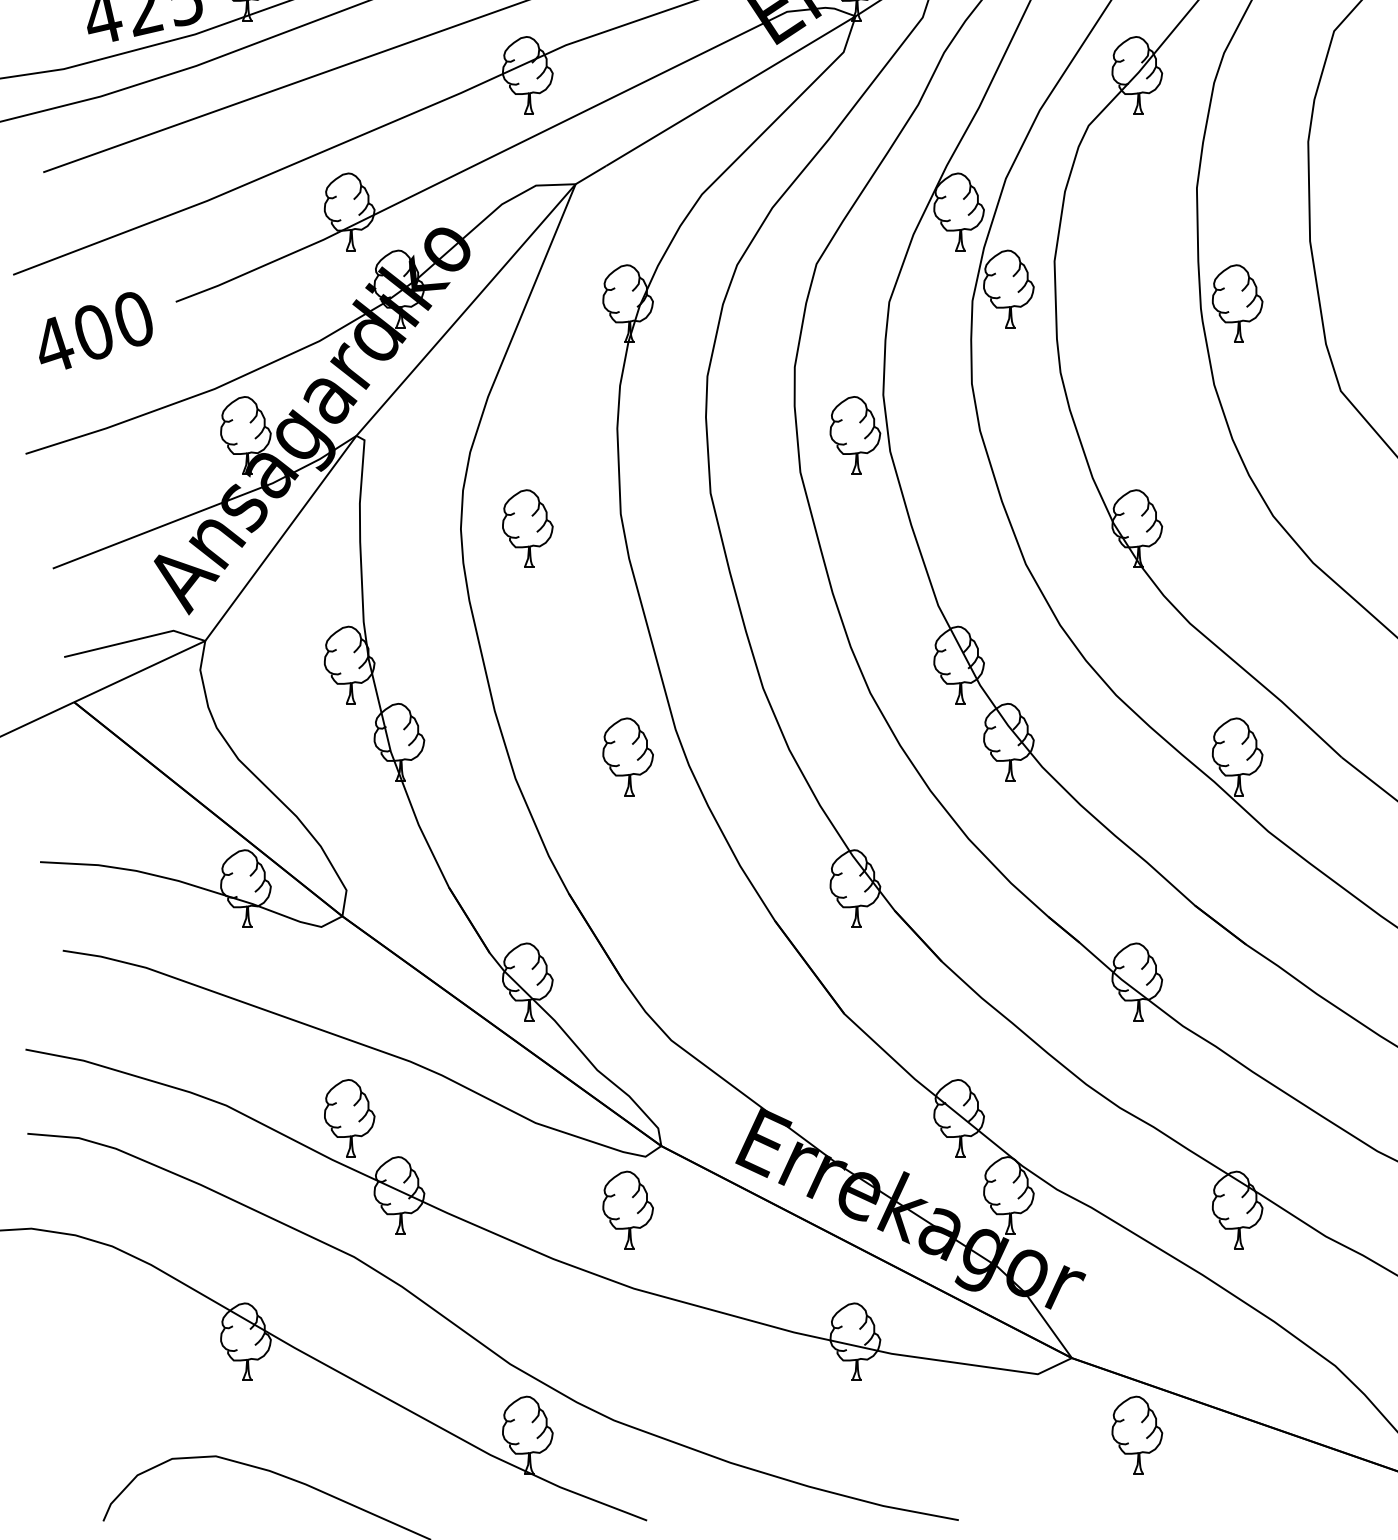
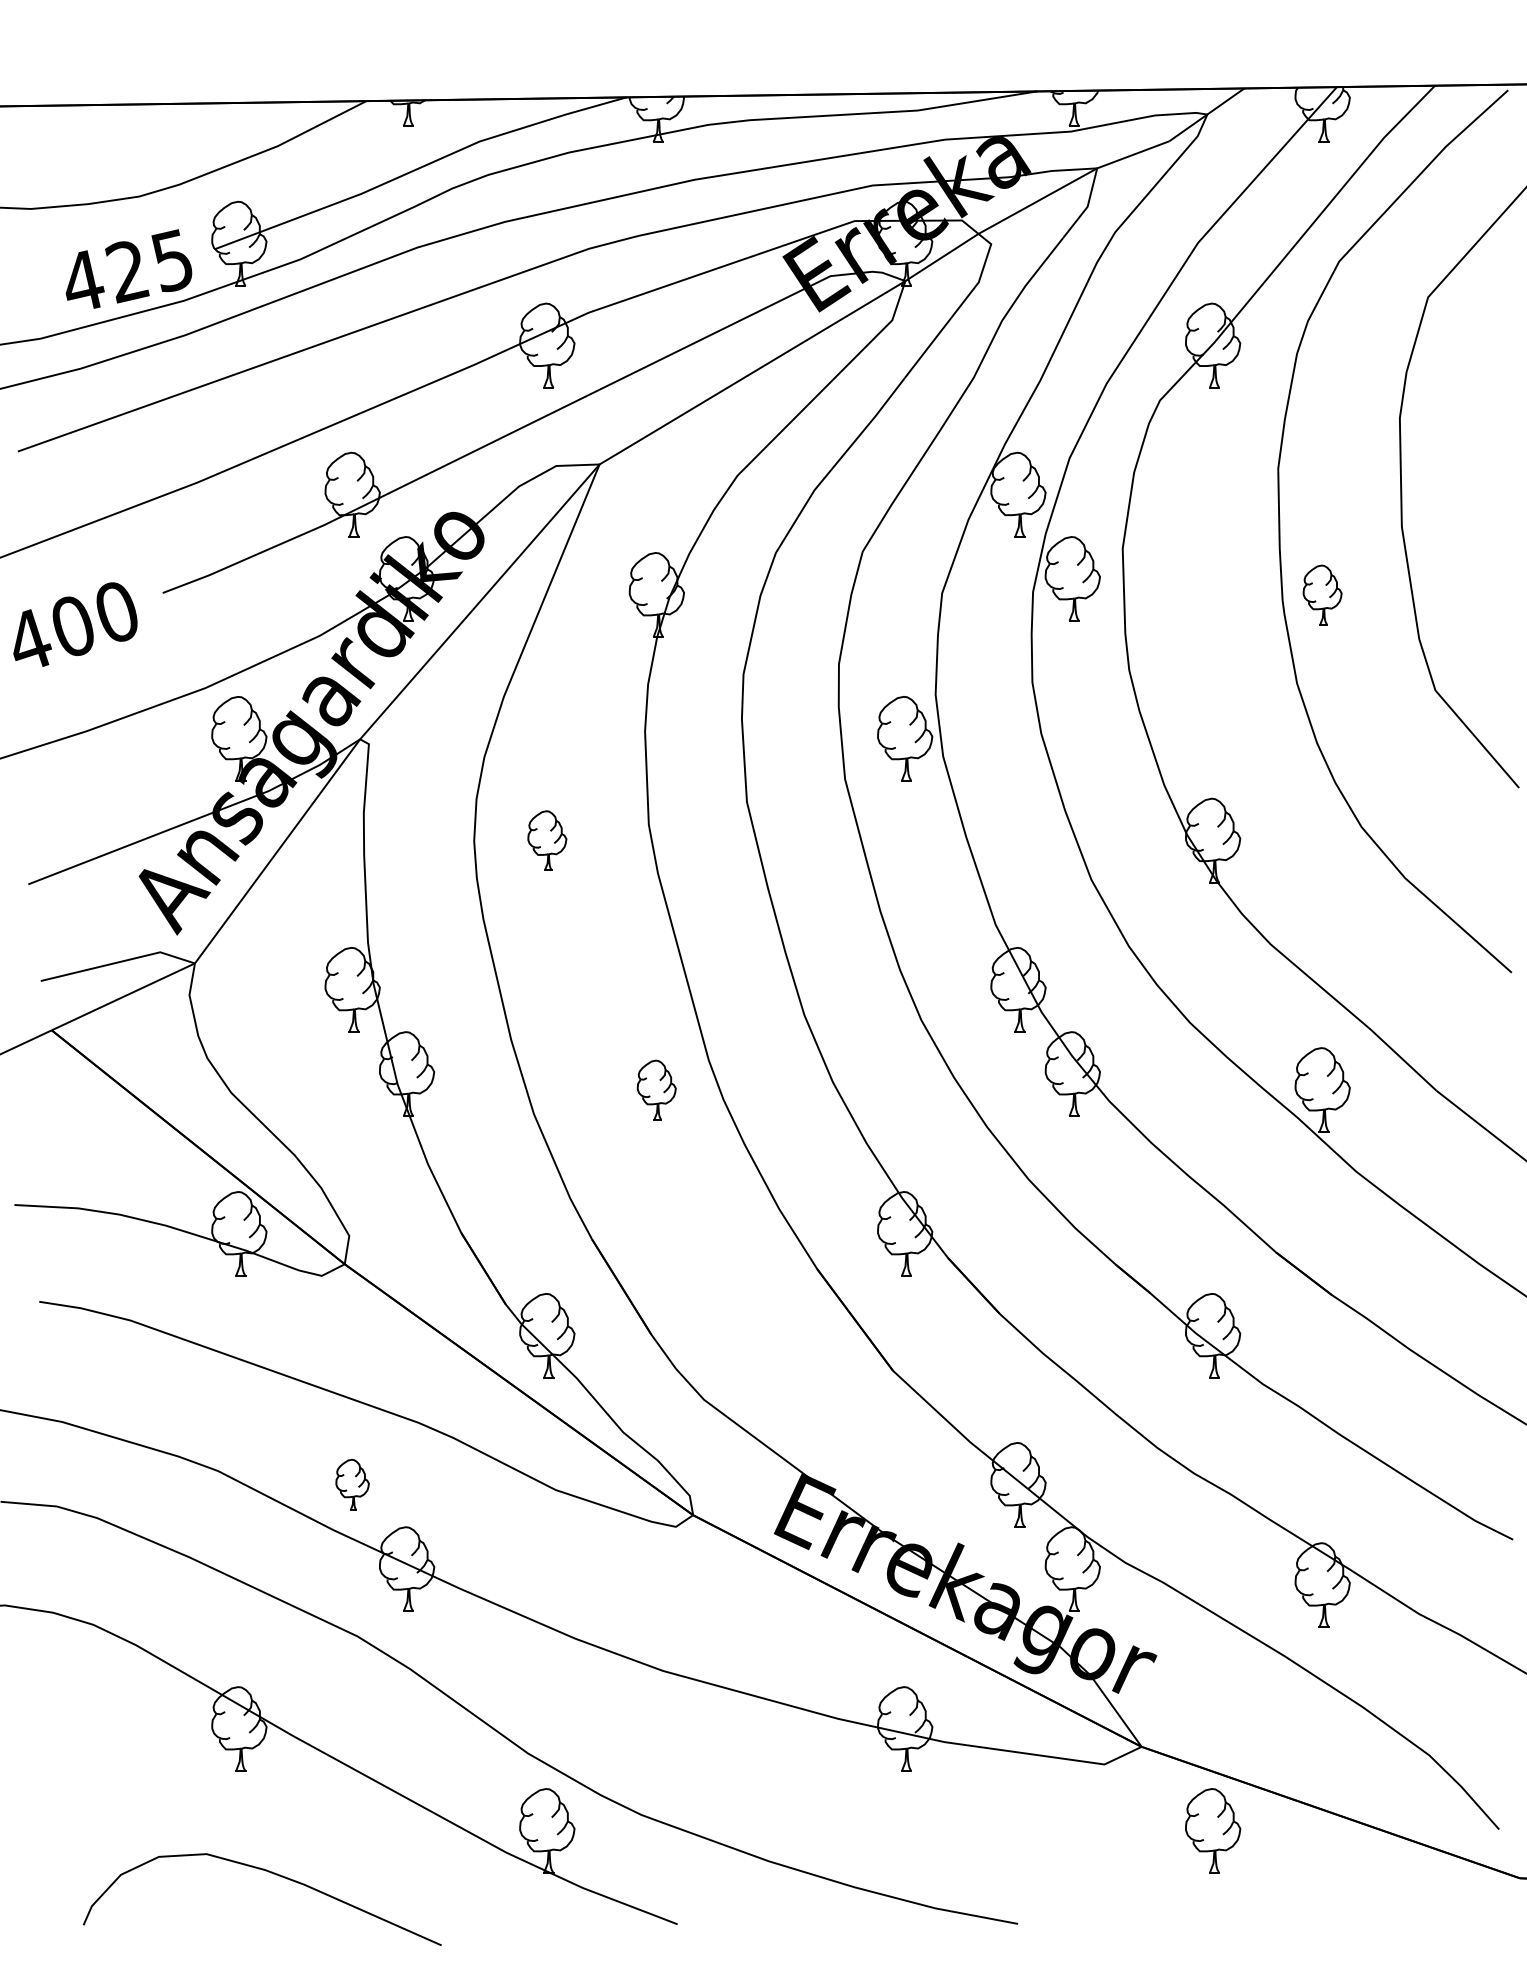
part: (1237, 303) -> (1322, 594), size x0.7
part: (528, 528) -> (547, 840), size x0.7
part: (627, 756) -> (656, 1089), size x0.7
part: (349, 1117) -> (352, 1484), size x0.6
part: (627, 1209) -> (656, 1584), removed

